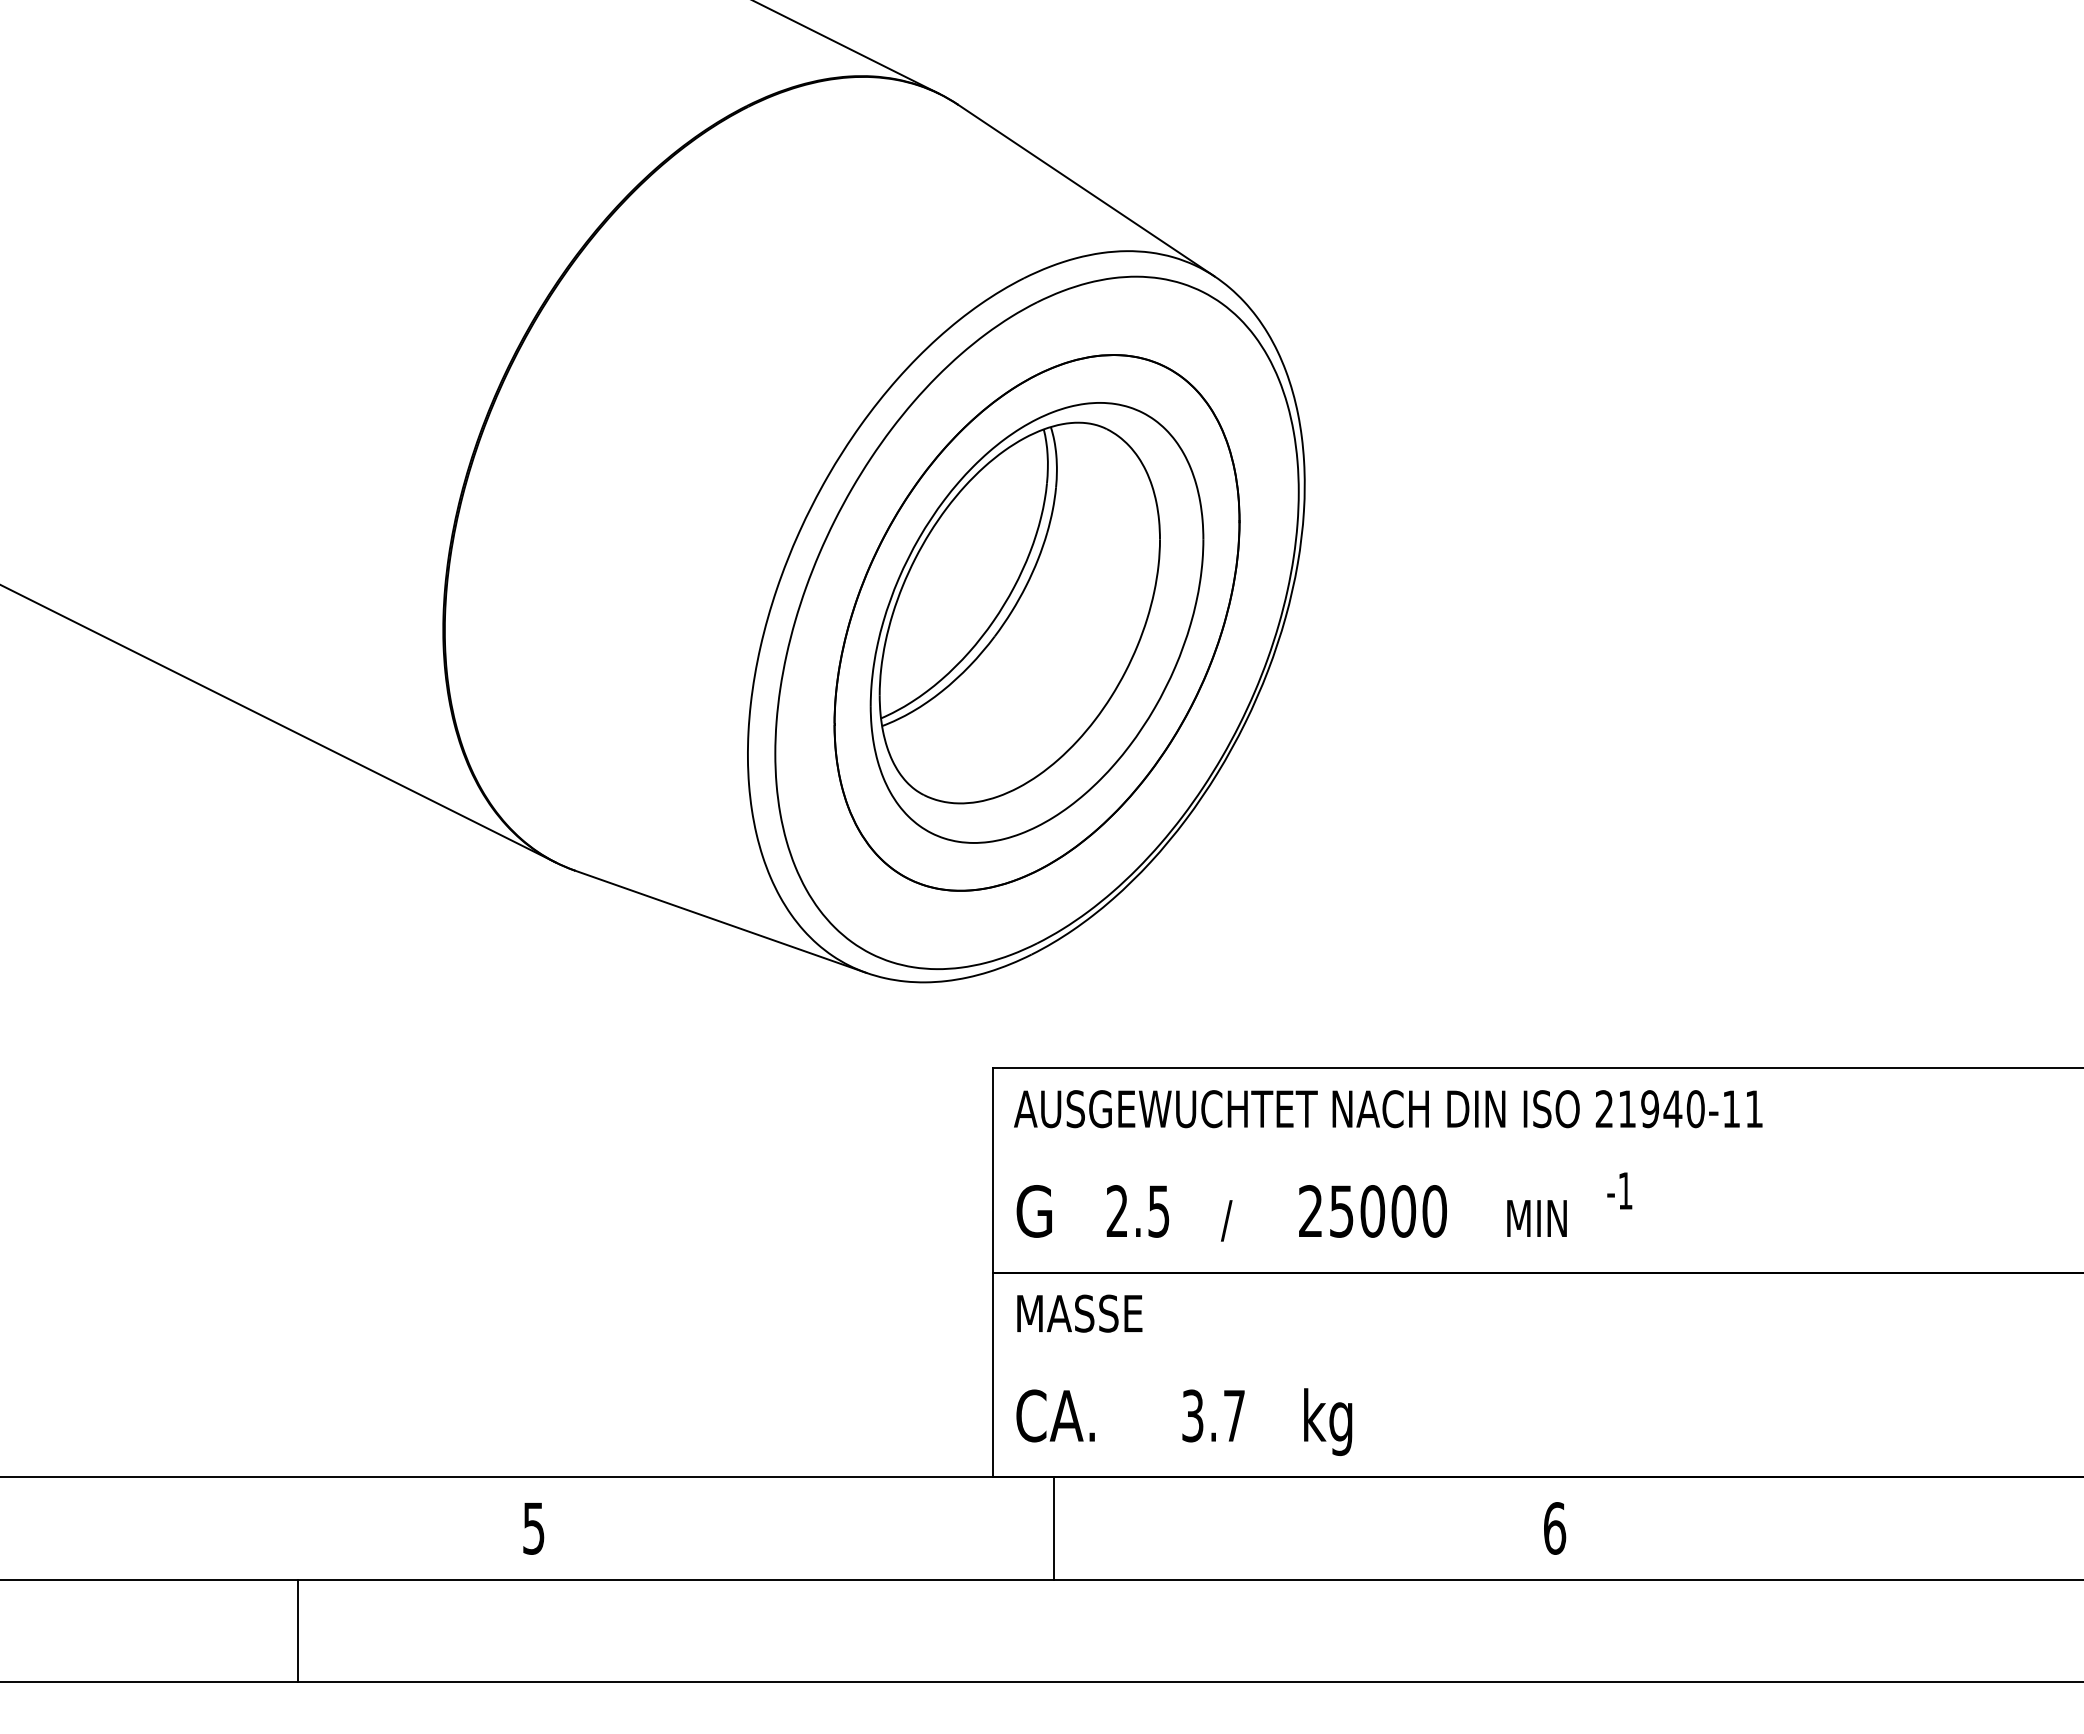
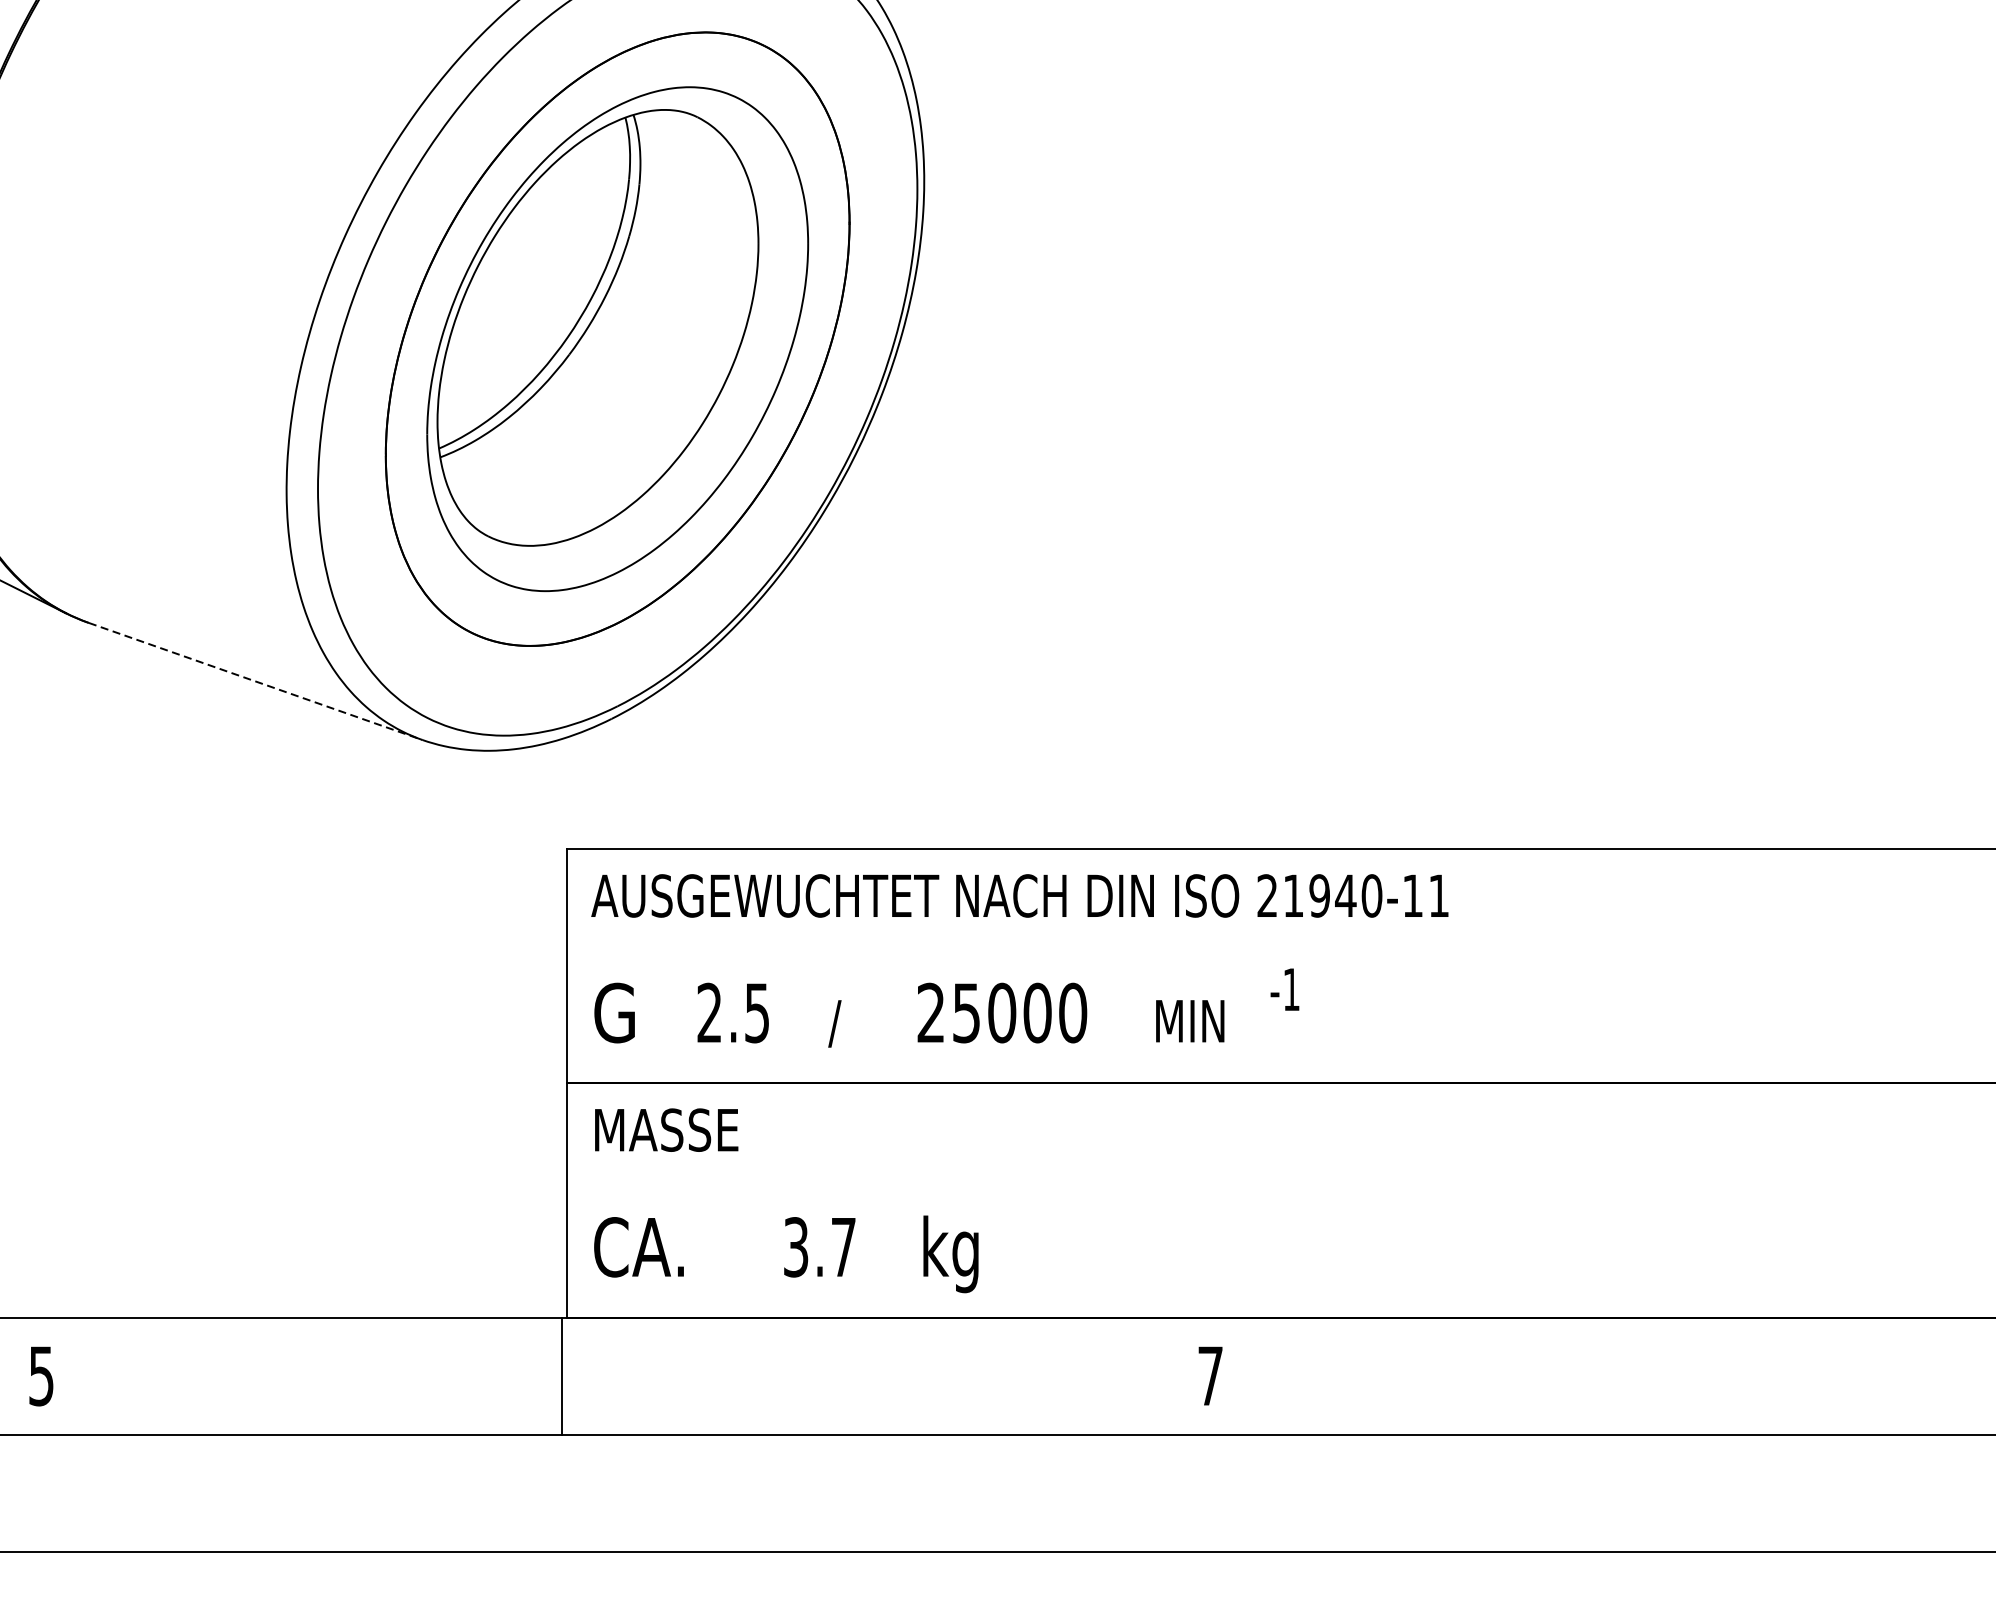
line: (721, 921) -> (256, 681), solid -> dashed
line: (1054, 1528) -> (562, 1376), moved
text: (1555, 1528) -> (1211, 1376), 6 -> 7

